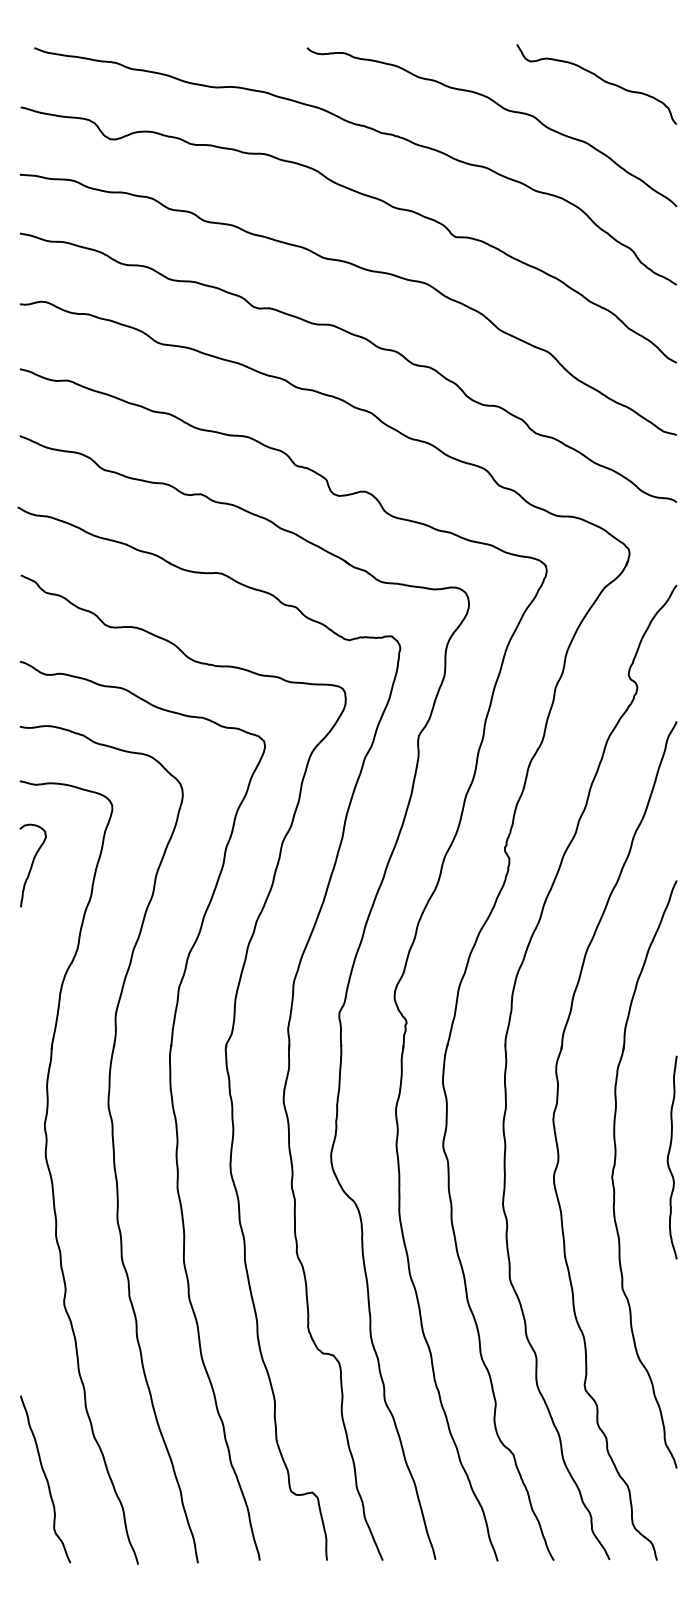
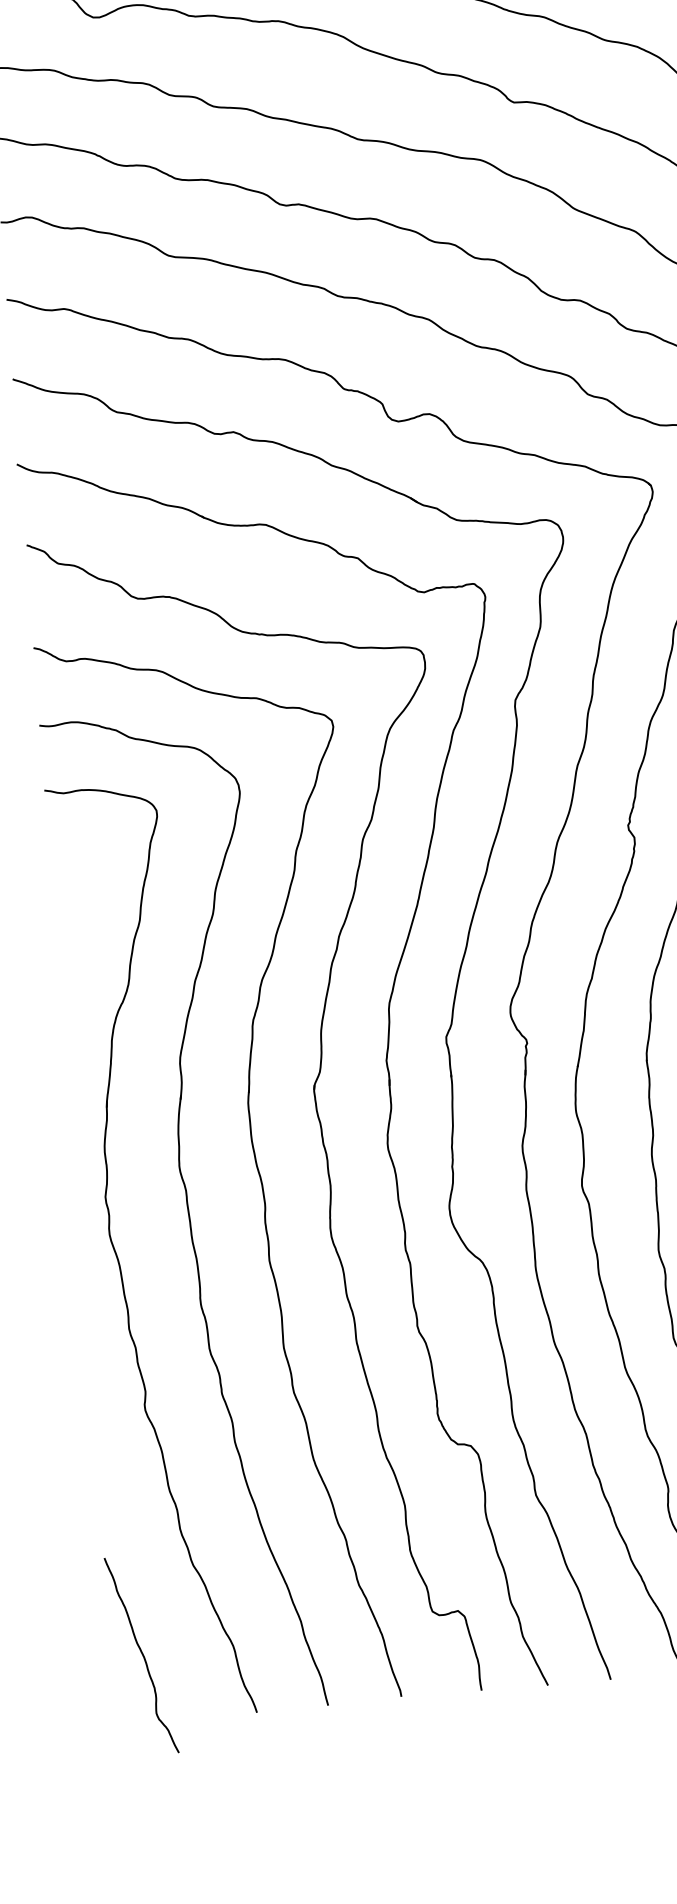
curve: (32, 865) -> (67, 889), removed
curve: (45, 1479) -> (141, 1655), moved

